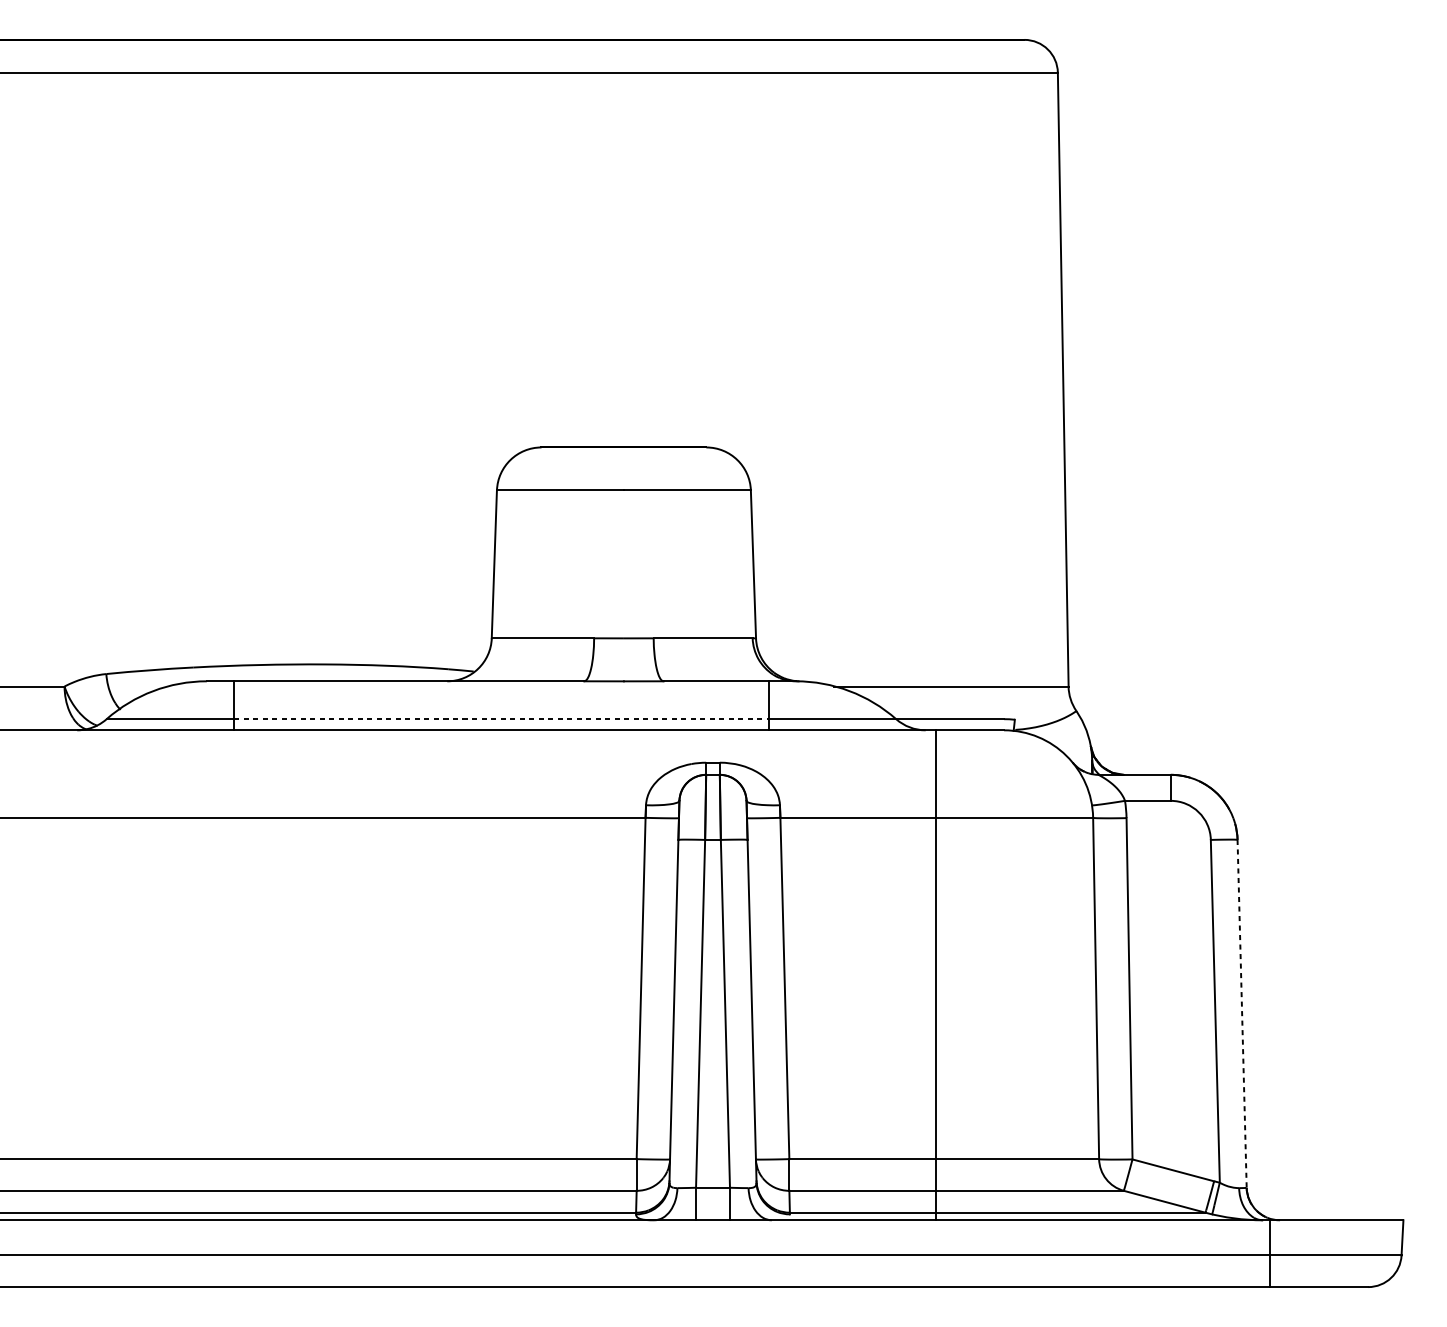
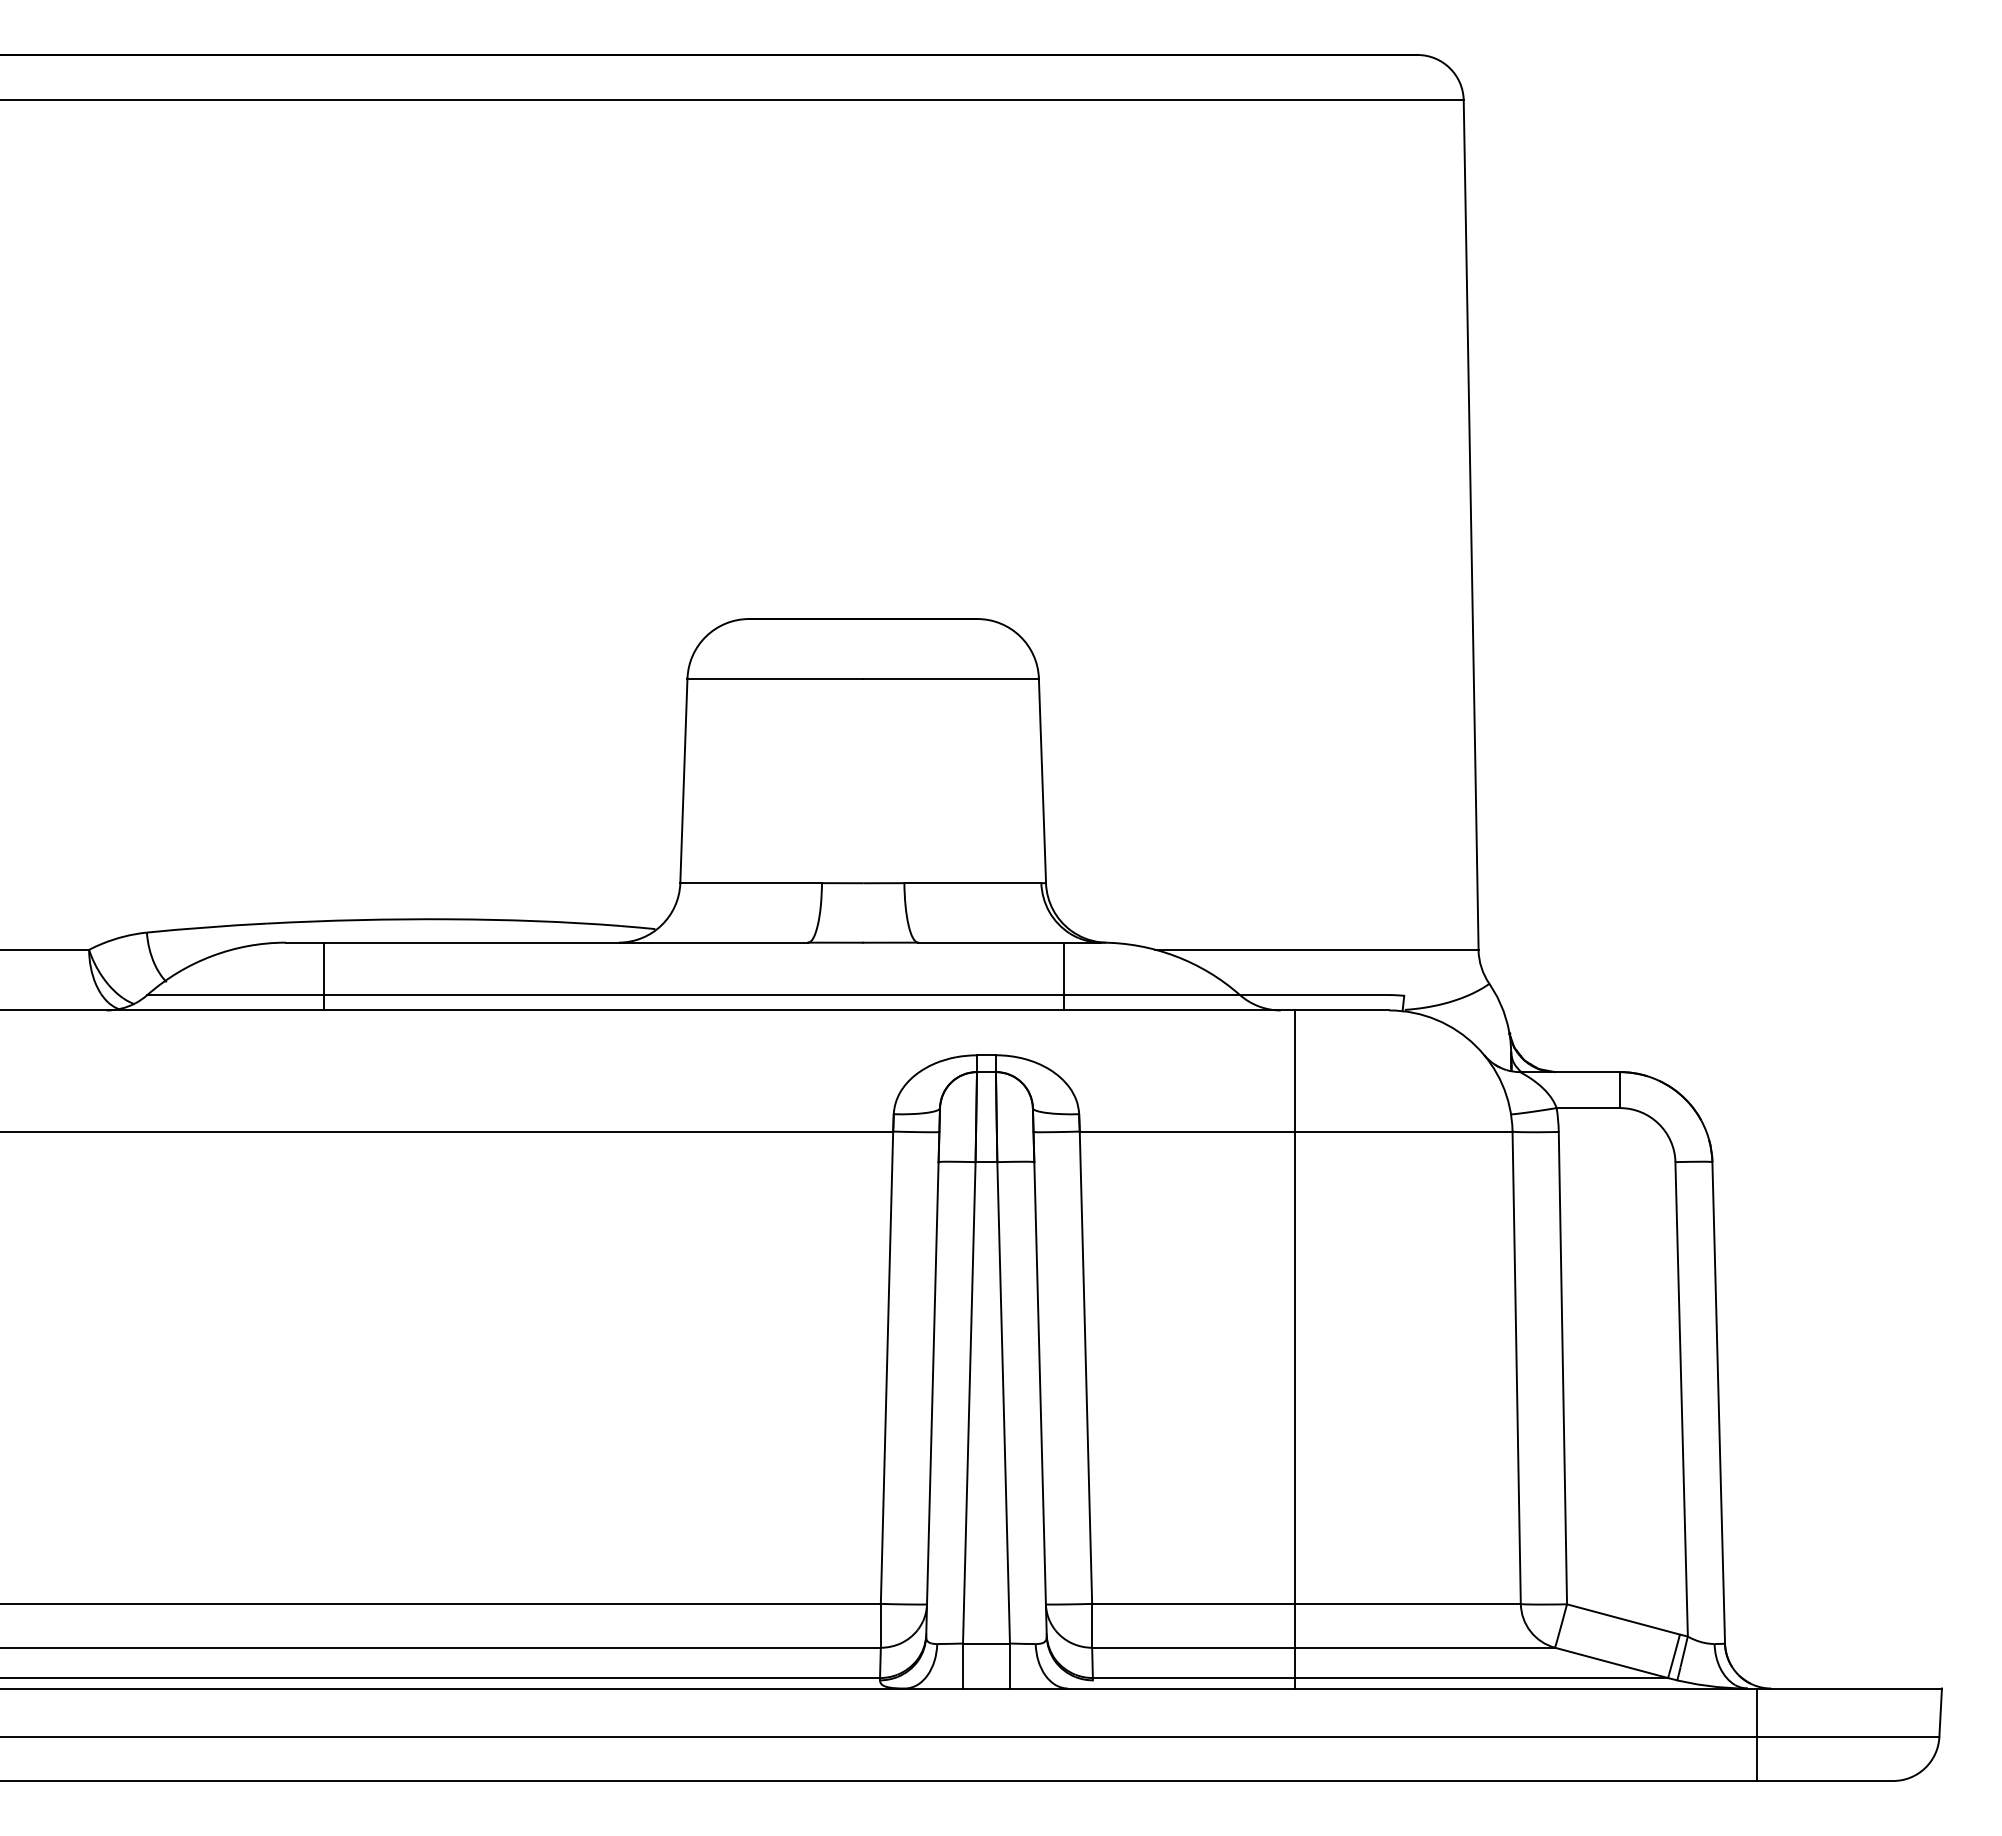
line: (501, 719) -> (693, 995), dashed -> solid
line: (1241, 1013) -> (1718, 1402), dashed -> solid

